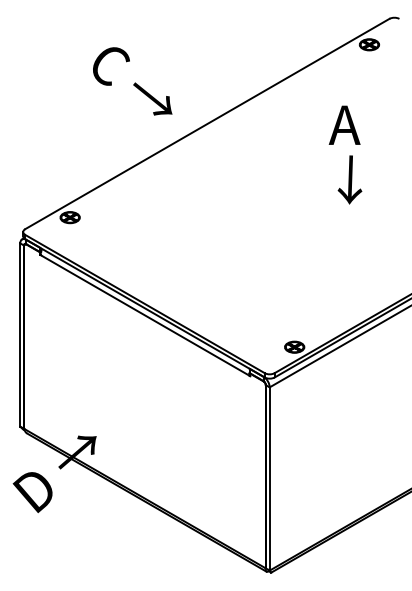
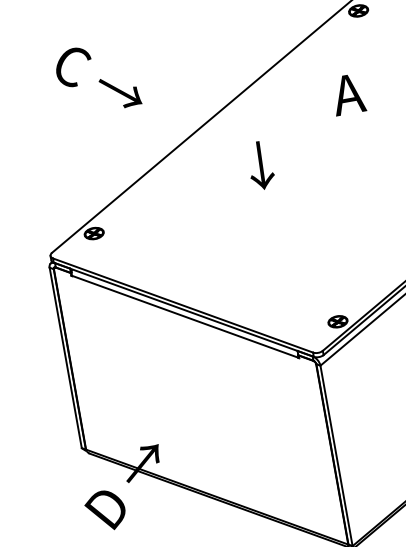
text: (132, 81) -> (97, 78), moved
text: (349, 179) -> (260, 165), moved

